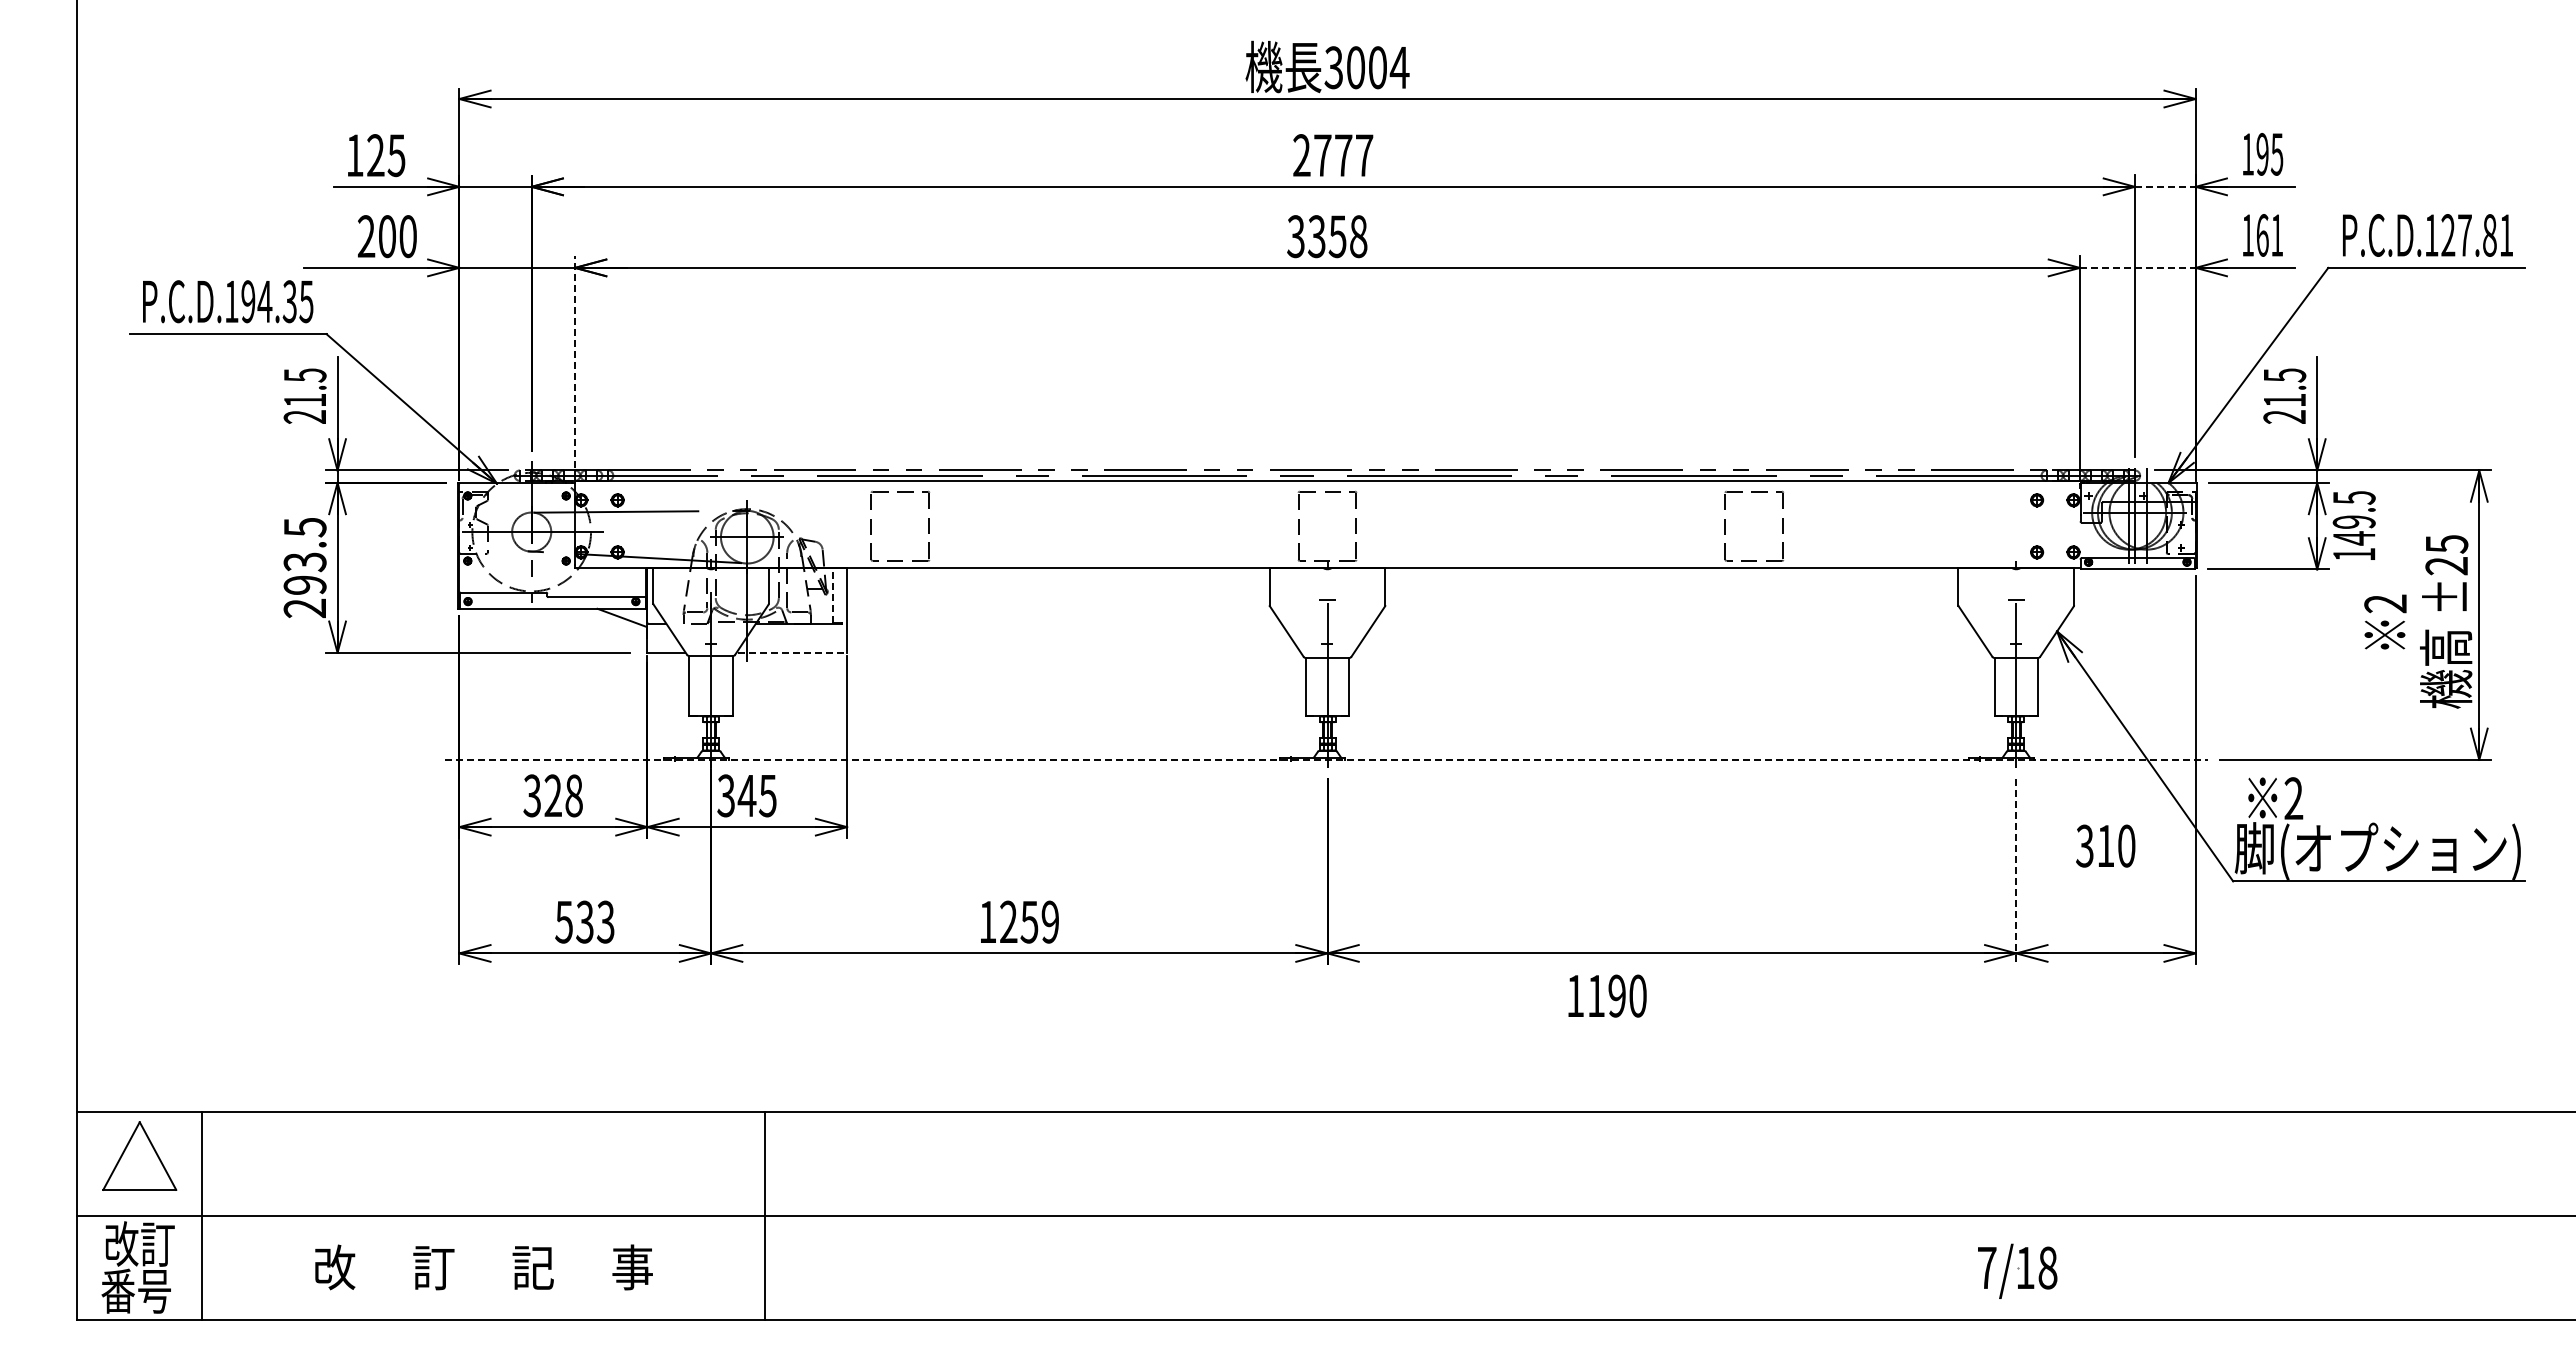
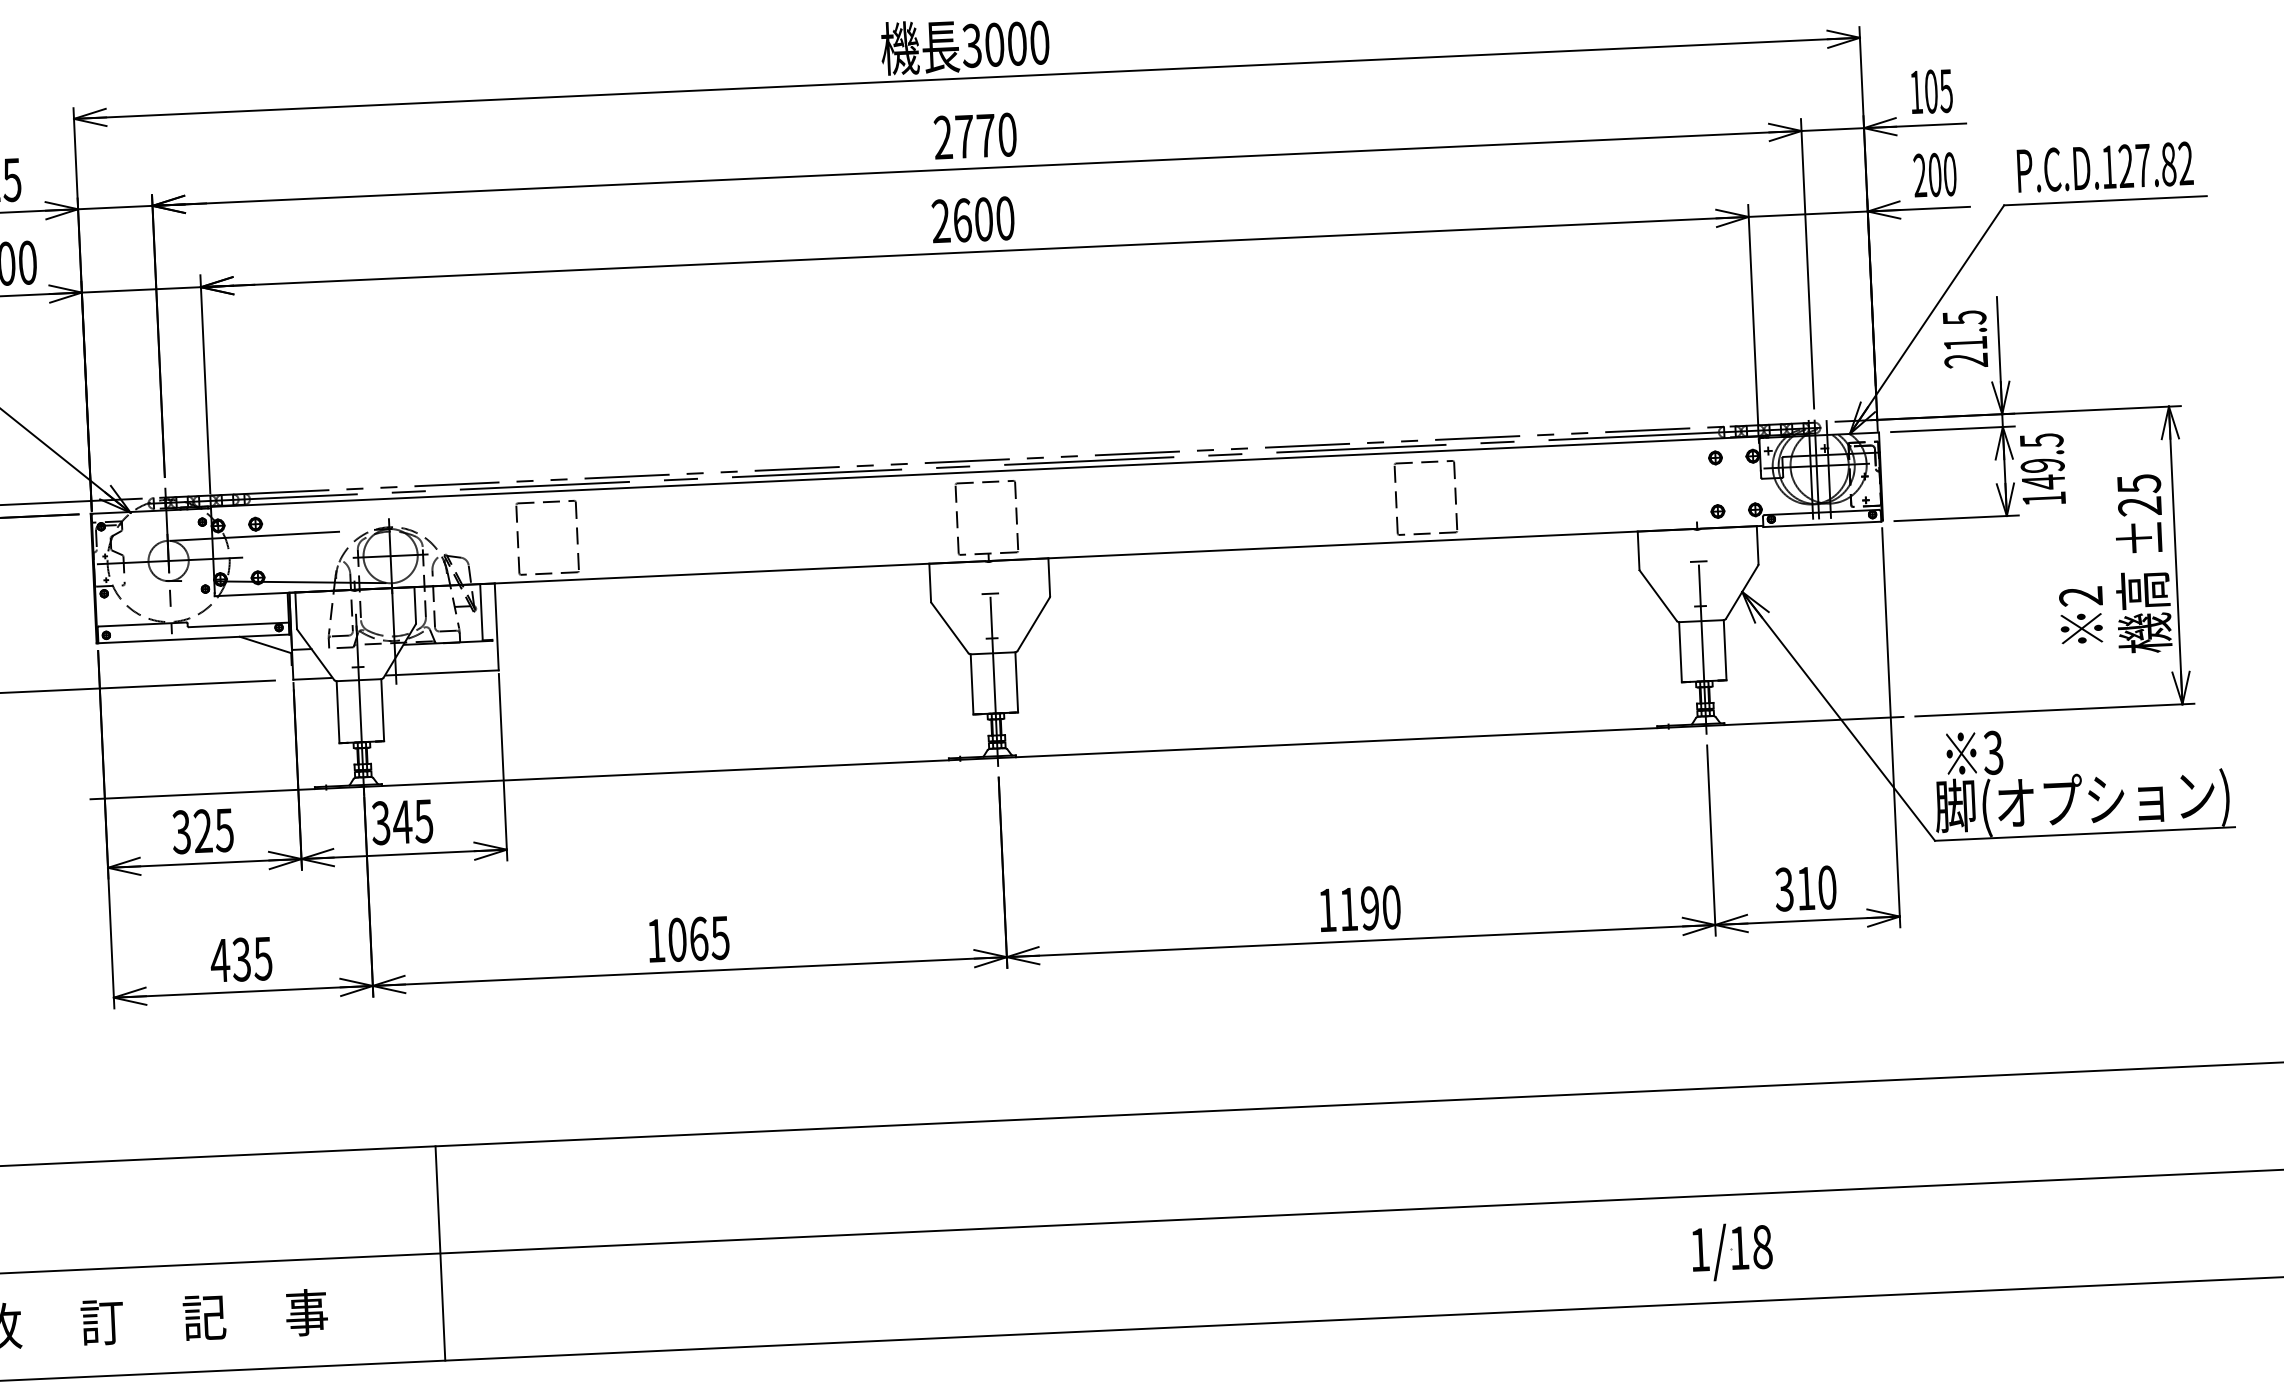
text: (1399, 67) -> (1039, 42), 3004 -> 3000
text: (2262, 154) -> (1931, 91), 195 -> 105
text: (1364, 155) -> (1007, 134), 2777 -> 2770
line: (2165, 186) -> (1832, 129), dashed -> solid
text: (2262, 235) -> (1934, 175), 161 -> 200
text: (2506, 235) -> (2185, 163), P.C.D.127.81 -> P.C.D.127.82
text: (1327, 236) -> (973, 219), 3358 -> 2600
line: (2137, 267) -> (1807, 213), dashed -> solid
line: (575, 362) -> (205, 384), dashed -> solid
line: (832, 595) -> (480, 612), dashed -> solid
text: (2385, 621) -> (2081, 614), moved
line: (792, 652) -> (442, 672), dashed -> solid
line: (1327, 759) -> (997, 757), dashed -> solid
text: (573, 795) -> (223, 829), 328 -> 325
text: (2293, 798) -> (1993, 752), 2 -> 3
text: (2105, 845) -> (1805, 887), moved
line: (2016, 871) -> (1711, 840), dashed -> solid
text: (584, 921) -> (241, 959), 533 -> 435
text: (1029, 921) -> (698, 938), 1259 -> 1065
text: (1607, 995) -> (1360, 908), moved
text: (1987, 1267) -> (1700, 1249), 7/18 -> 1/18

